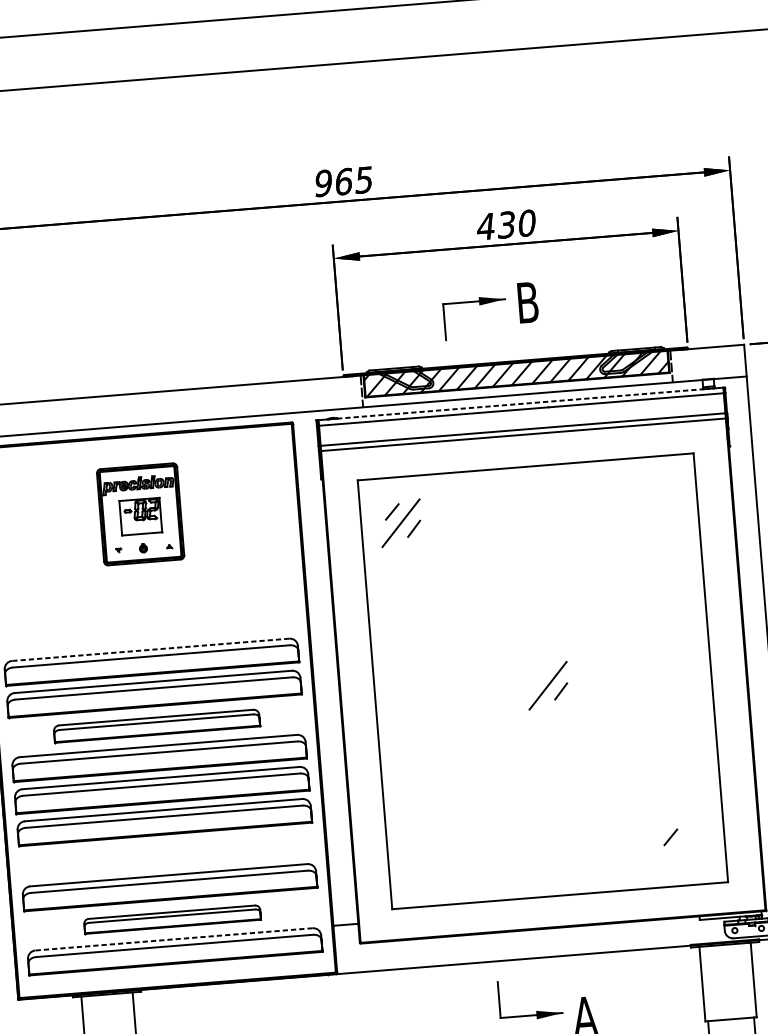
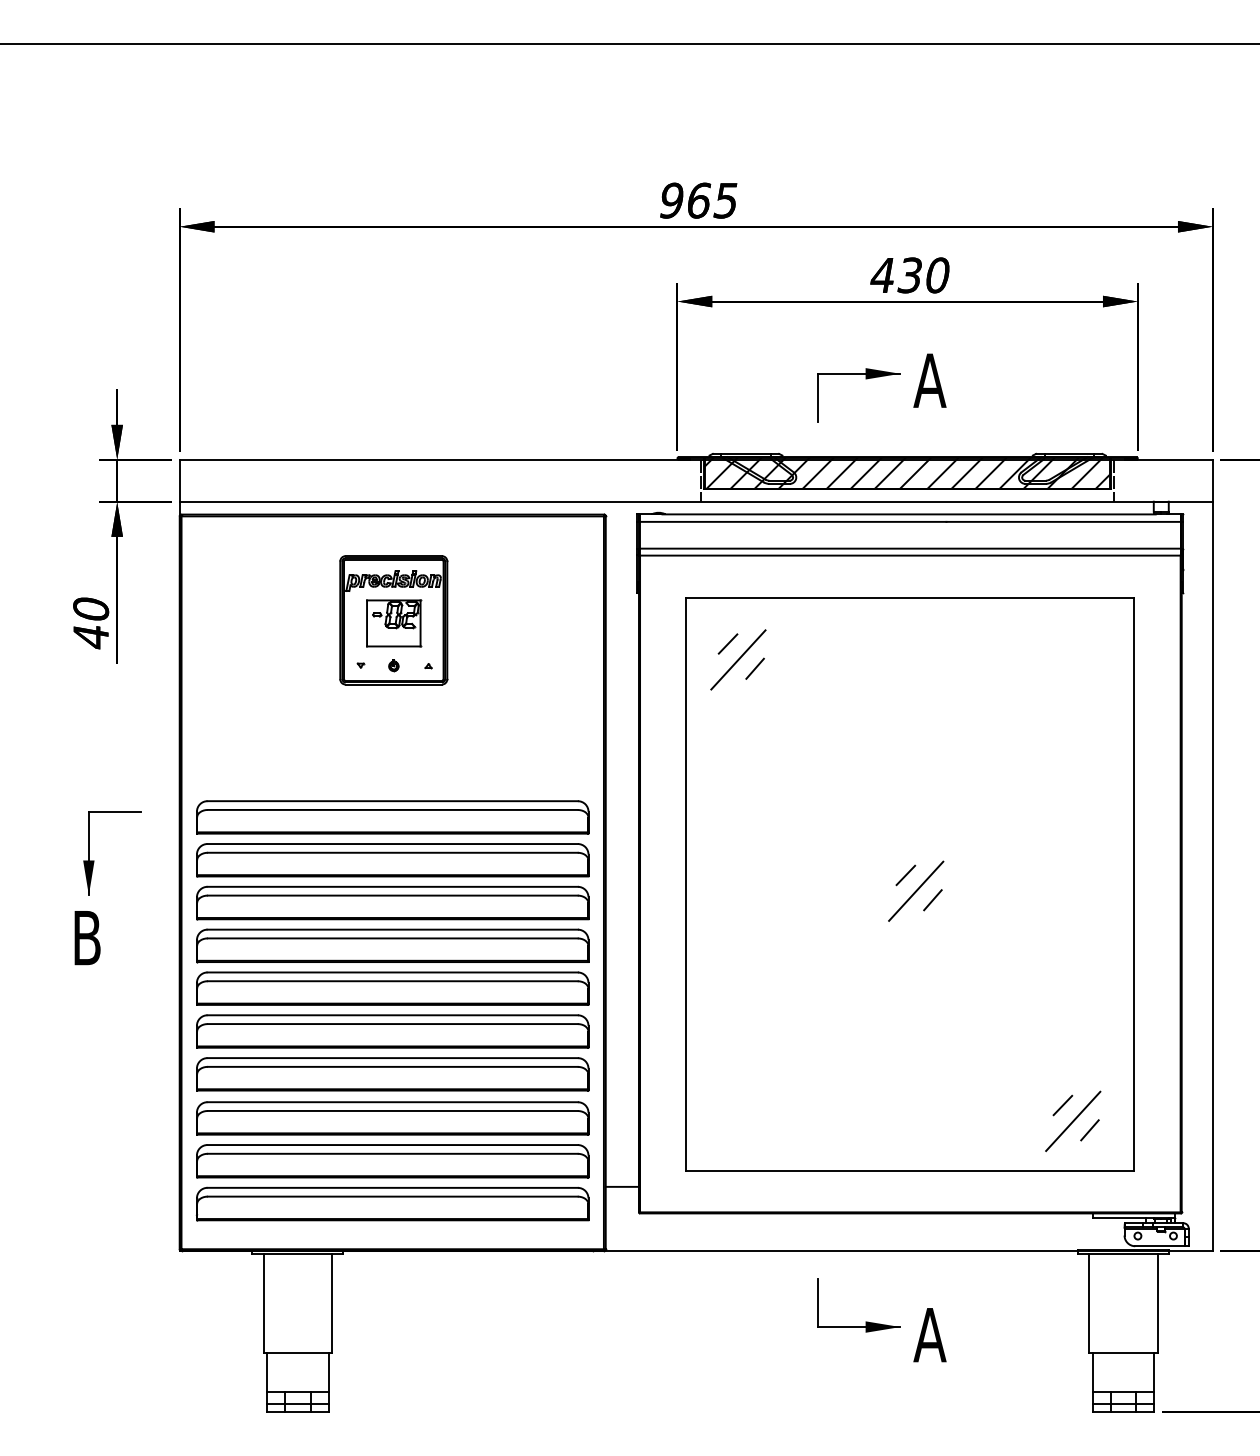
text: (527, 302) -> (929, 380), B -> A
line: (520, 404) -> (909, 514), dashed -> solid
line: (150, 650) -> (392, 801), dashed -> solid
line: (539, 674) -> (905, 875), added
part: (156, 725) -> (392, 902), size x1.43
line: (679, 848) -> (1073, 1121), added
part: (167, 854) -> (392, 1074), added
line: (692, 854) -> (1089, 1130), added
part: (172, 919) -> (392, 1161), size x1.67
line: (173, 939) -> (392, 1187), dashed -> solid

